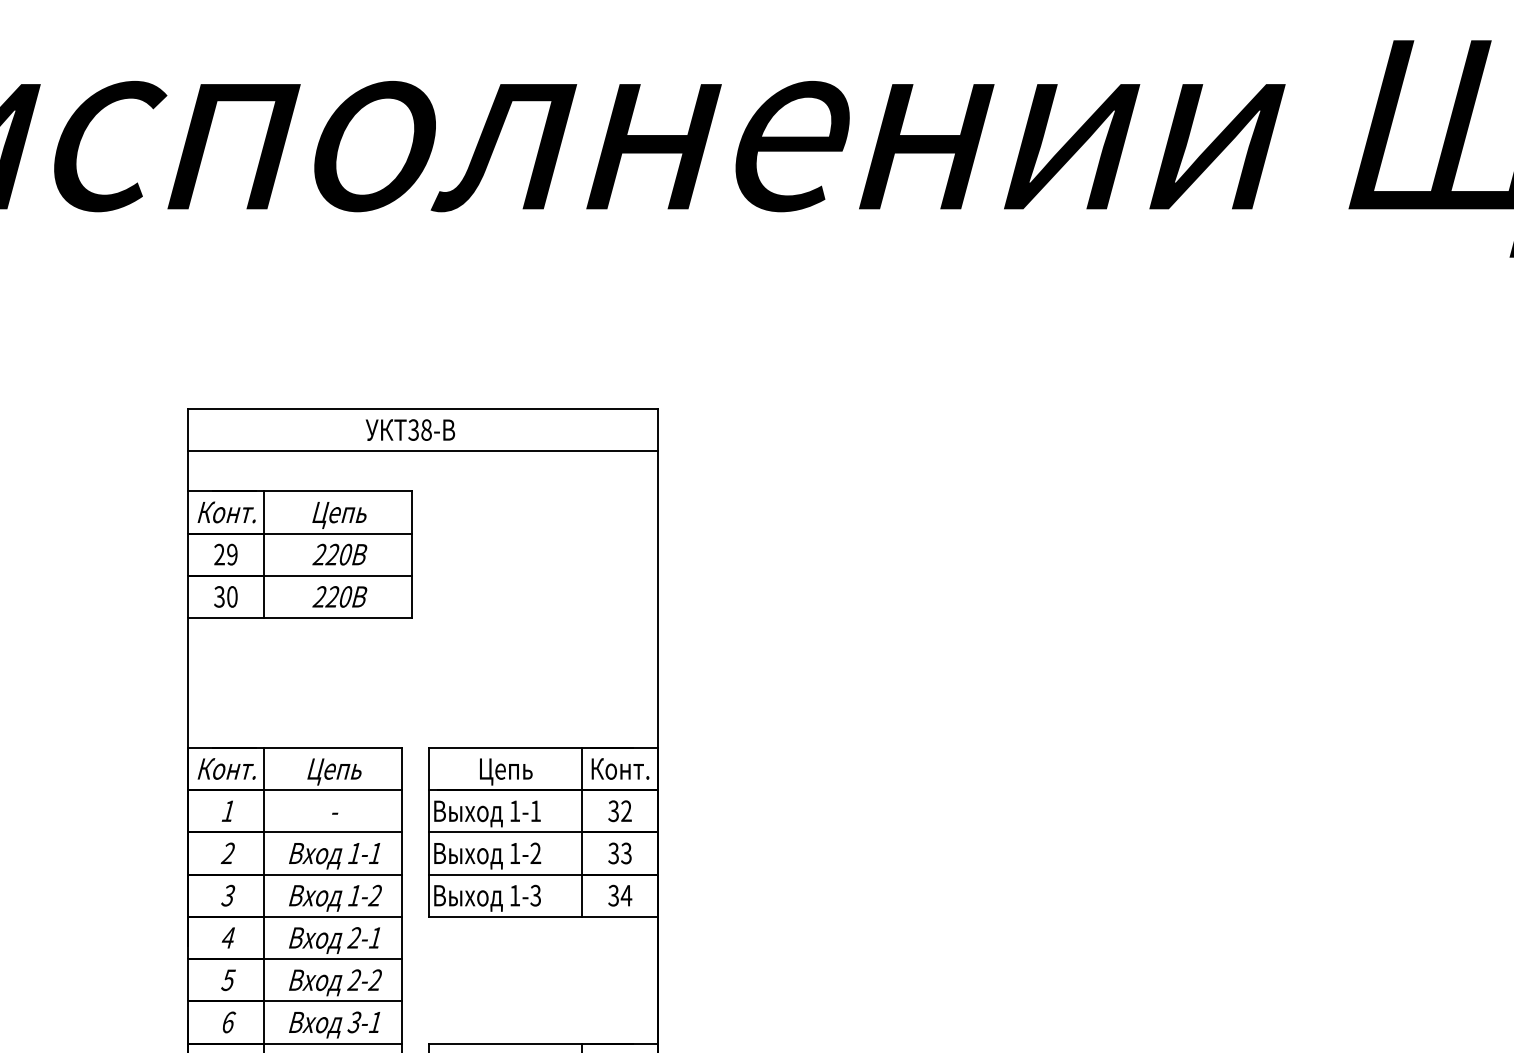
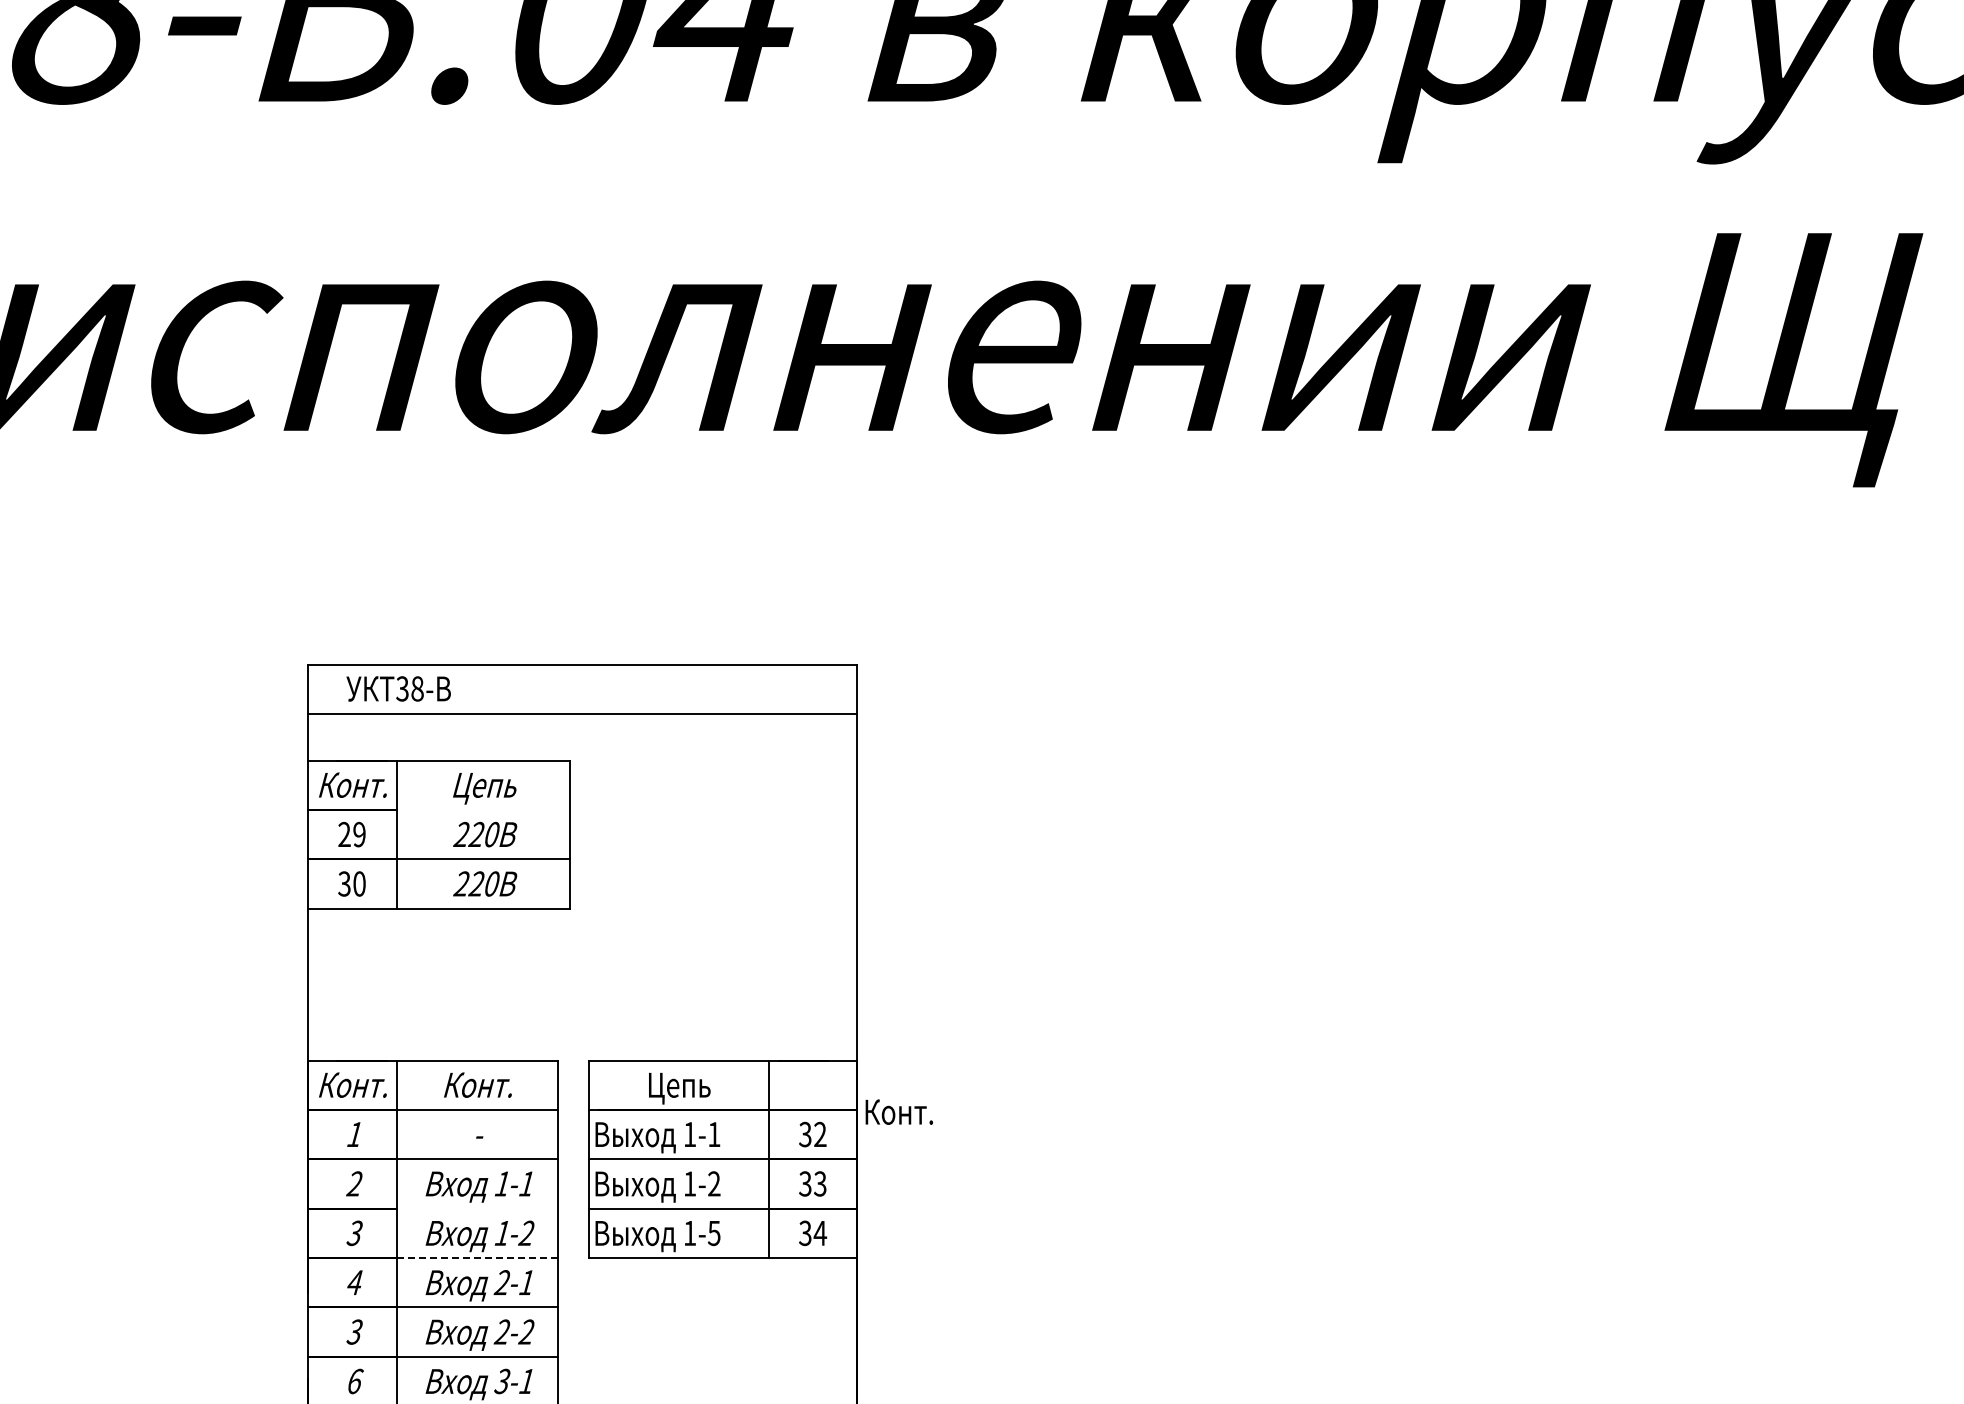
text: (410, 429) -> (398, 688), moved
line: (337, 533) -> (482, 809), removed
text: (619, 768) -> (898, 1111), moved
text: (333, 771) -> (477, 1088), Цепь -> Конт.
line: (332, 874) -> (476, 1208), removed
text: (535, 894) -> (714, 1232), 1-3 -> 1-5
line: (333, 917) -> (477, 1258), solid -> dashed
text: (228, 979) -> (354, 1331), 5 -> 3

